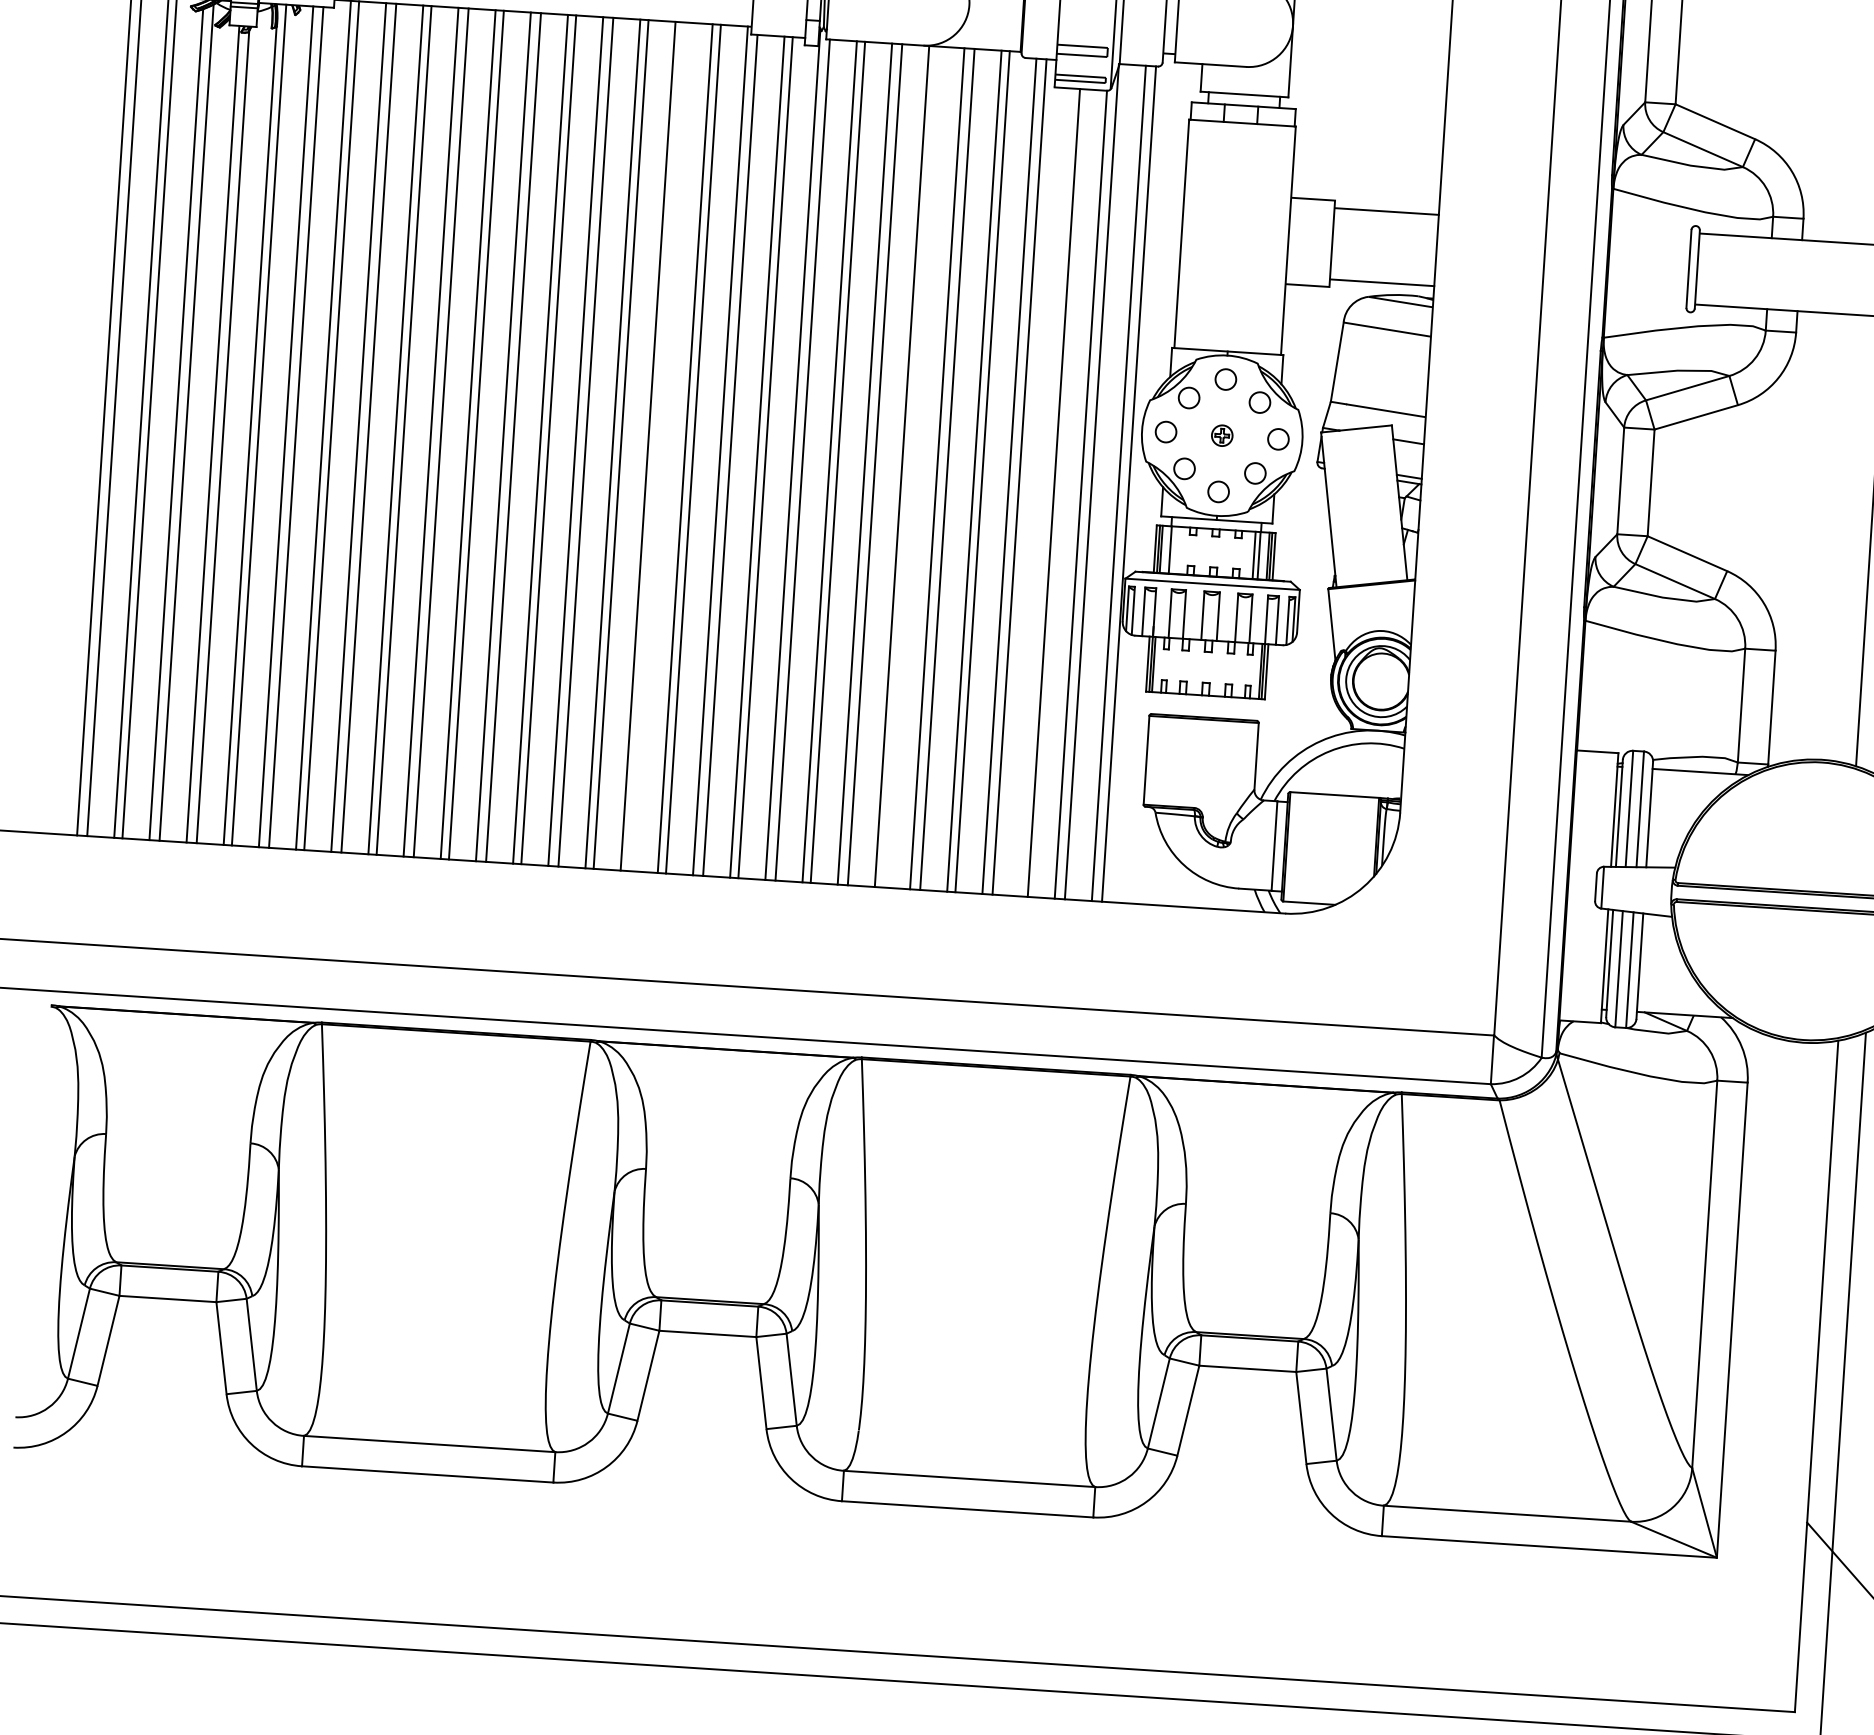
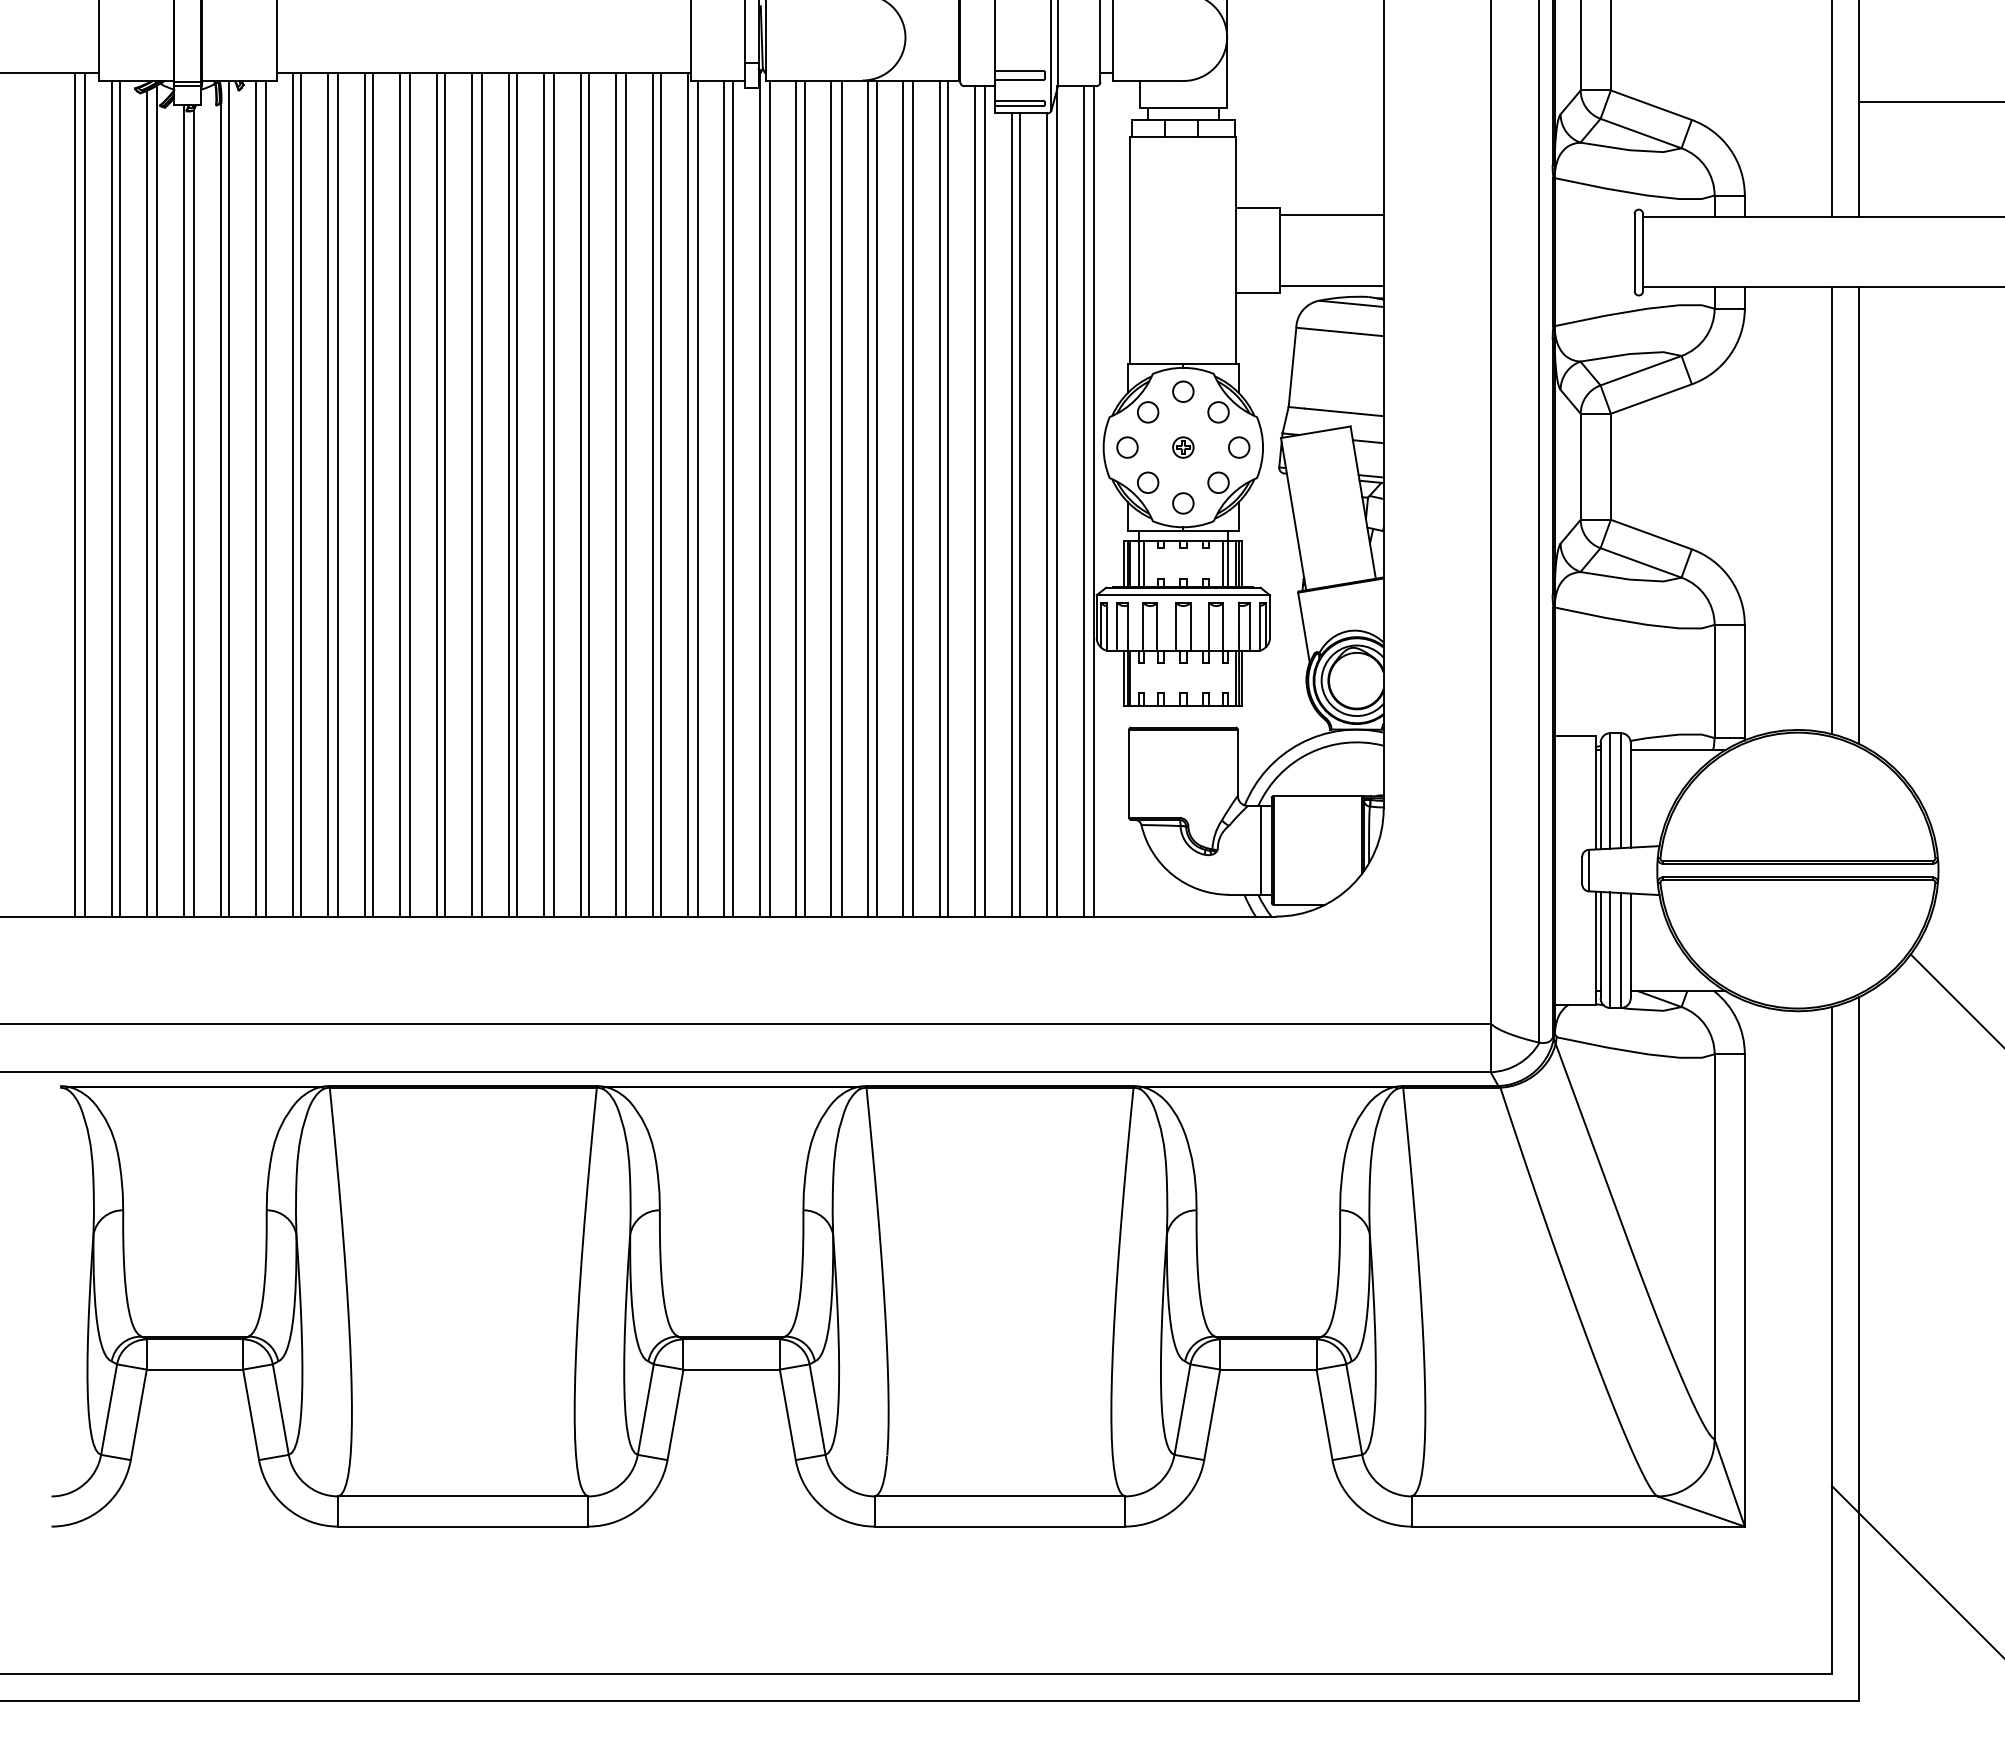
line: (658, 446) -> (625, 494), added
line: (910, 467) -> (876, 498), added
line: (1046, 491) -> (1012, 514), added
line: (1175, 549) -> (1144, 563), added

